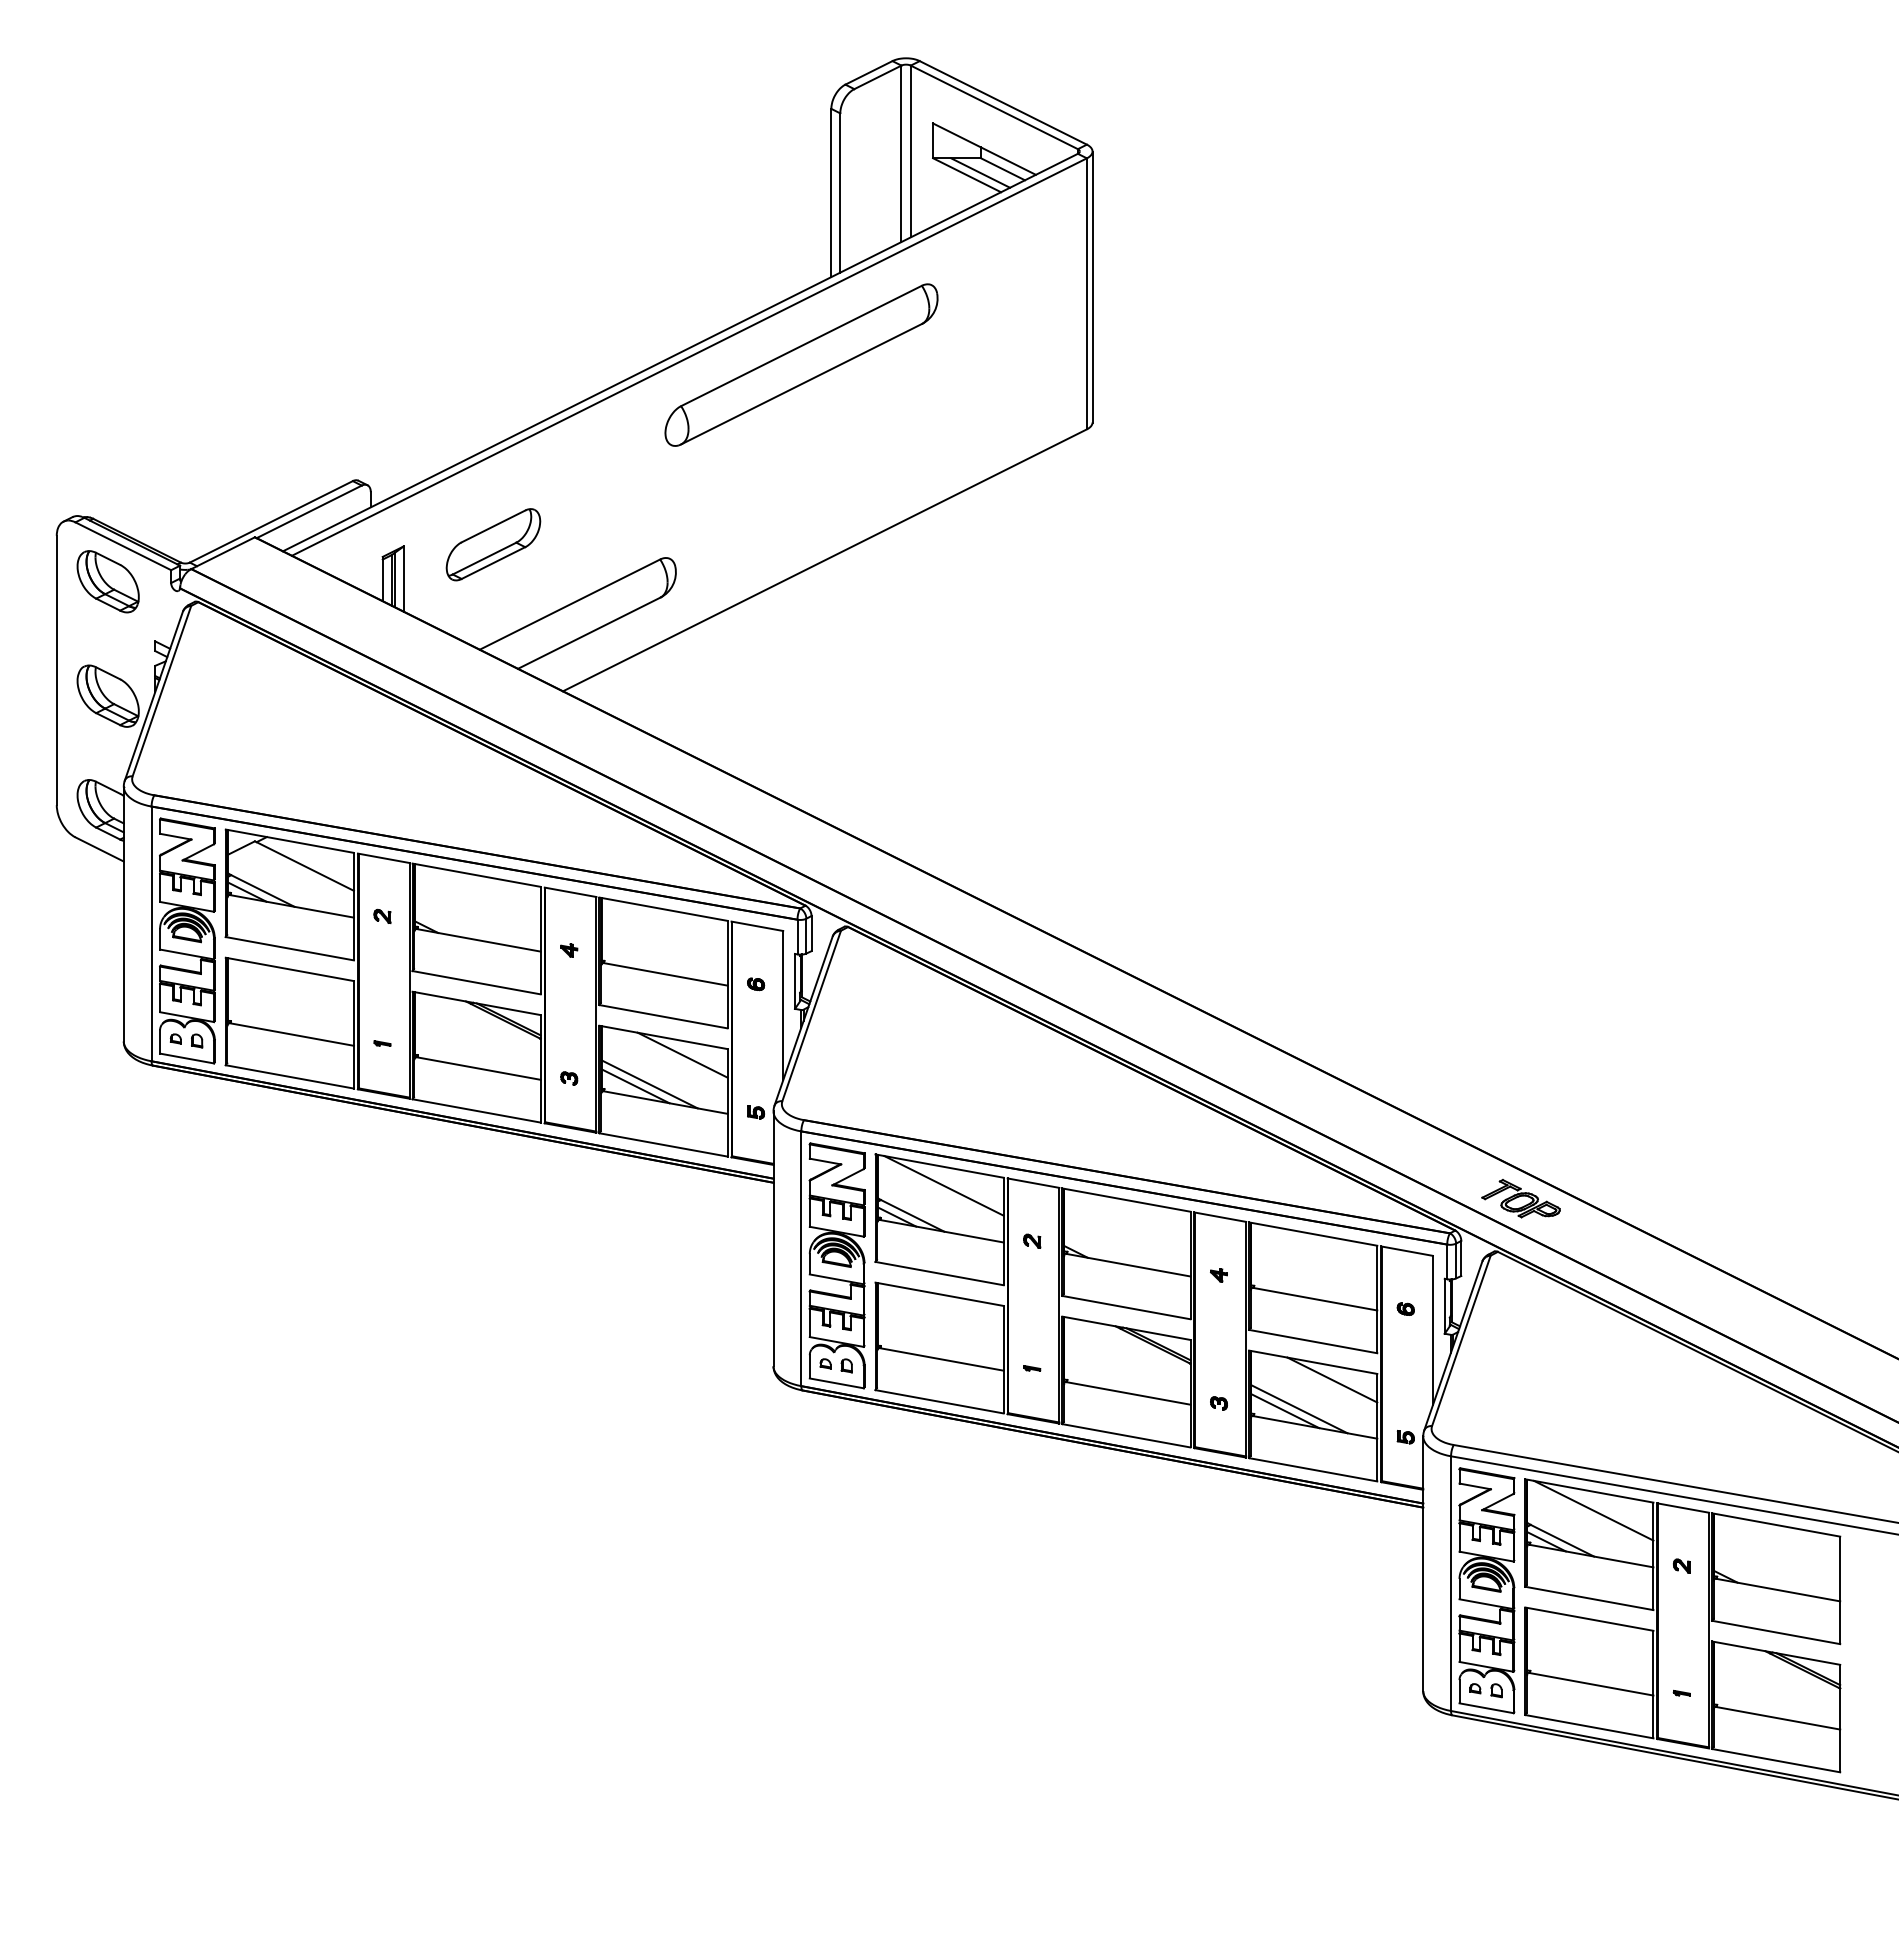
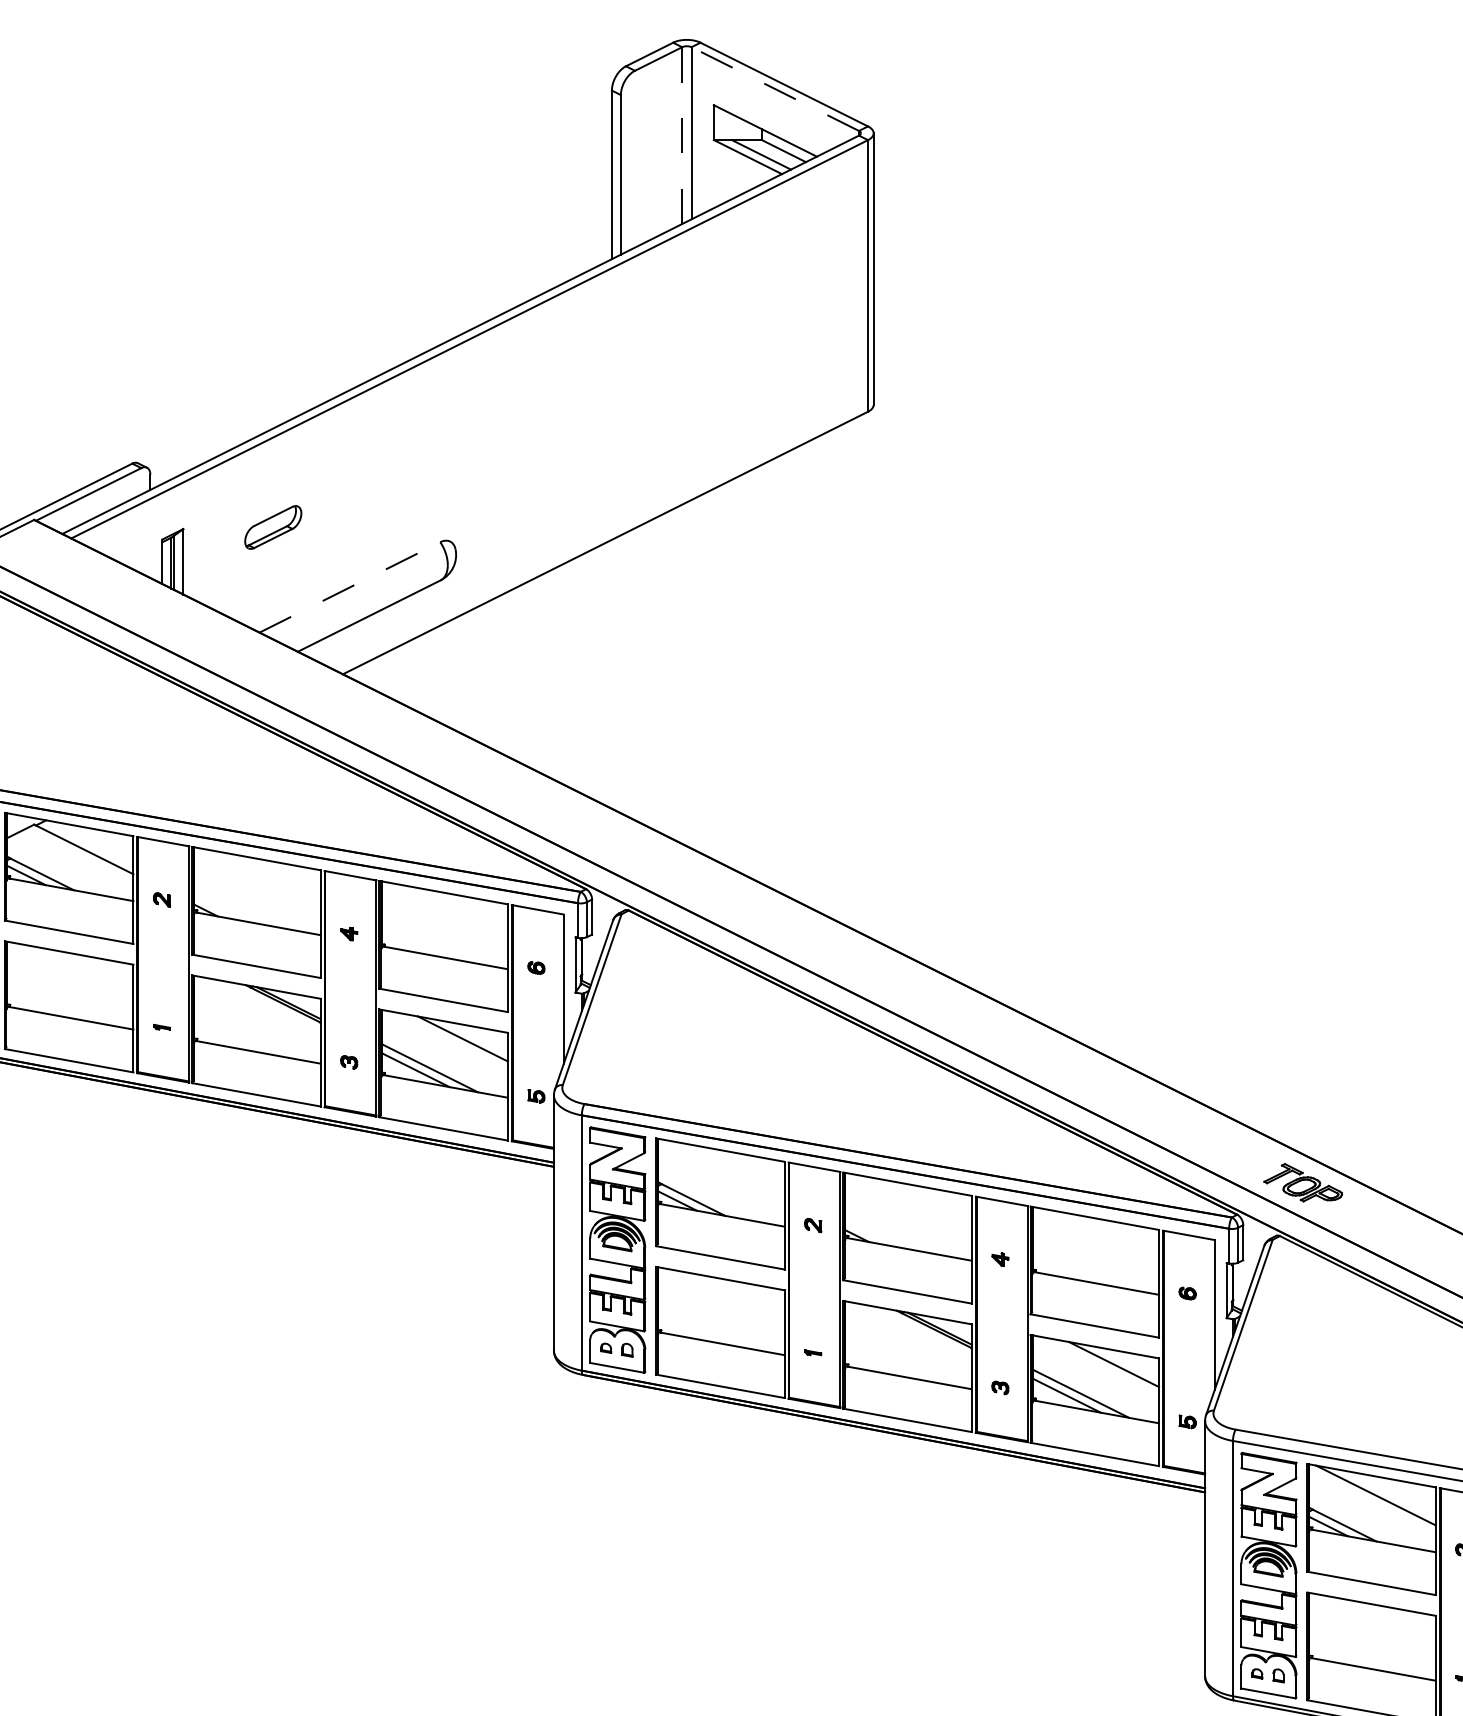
line: (993, 107) -> (774, 89), solid -> dashed
line: (901, 153) -> (682, 135), solid -> dashed
part: (801, 364) -> (581, 346), removed
part: (493, 544) -> (273, 527), size x0.6
line: (569, 604) -> (349, 587), solid -> dashed
line: (943, 1185) -> (724, 1169), removed

